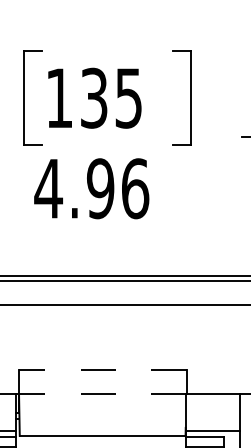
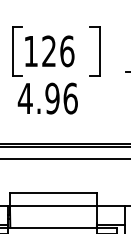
text: (112, 98) -> (58, 51), 135 -> 126
line: (102, 370) -> (53, 193), dashed -> solid
line: (102, 393) -> (53, 205), dashed -> solid

